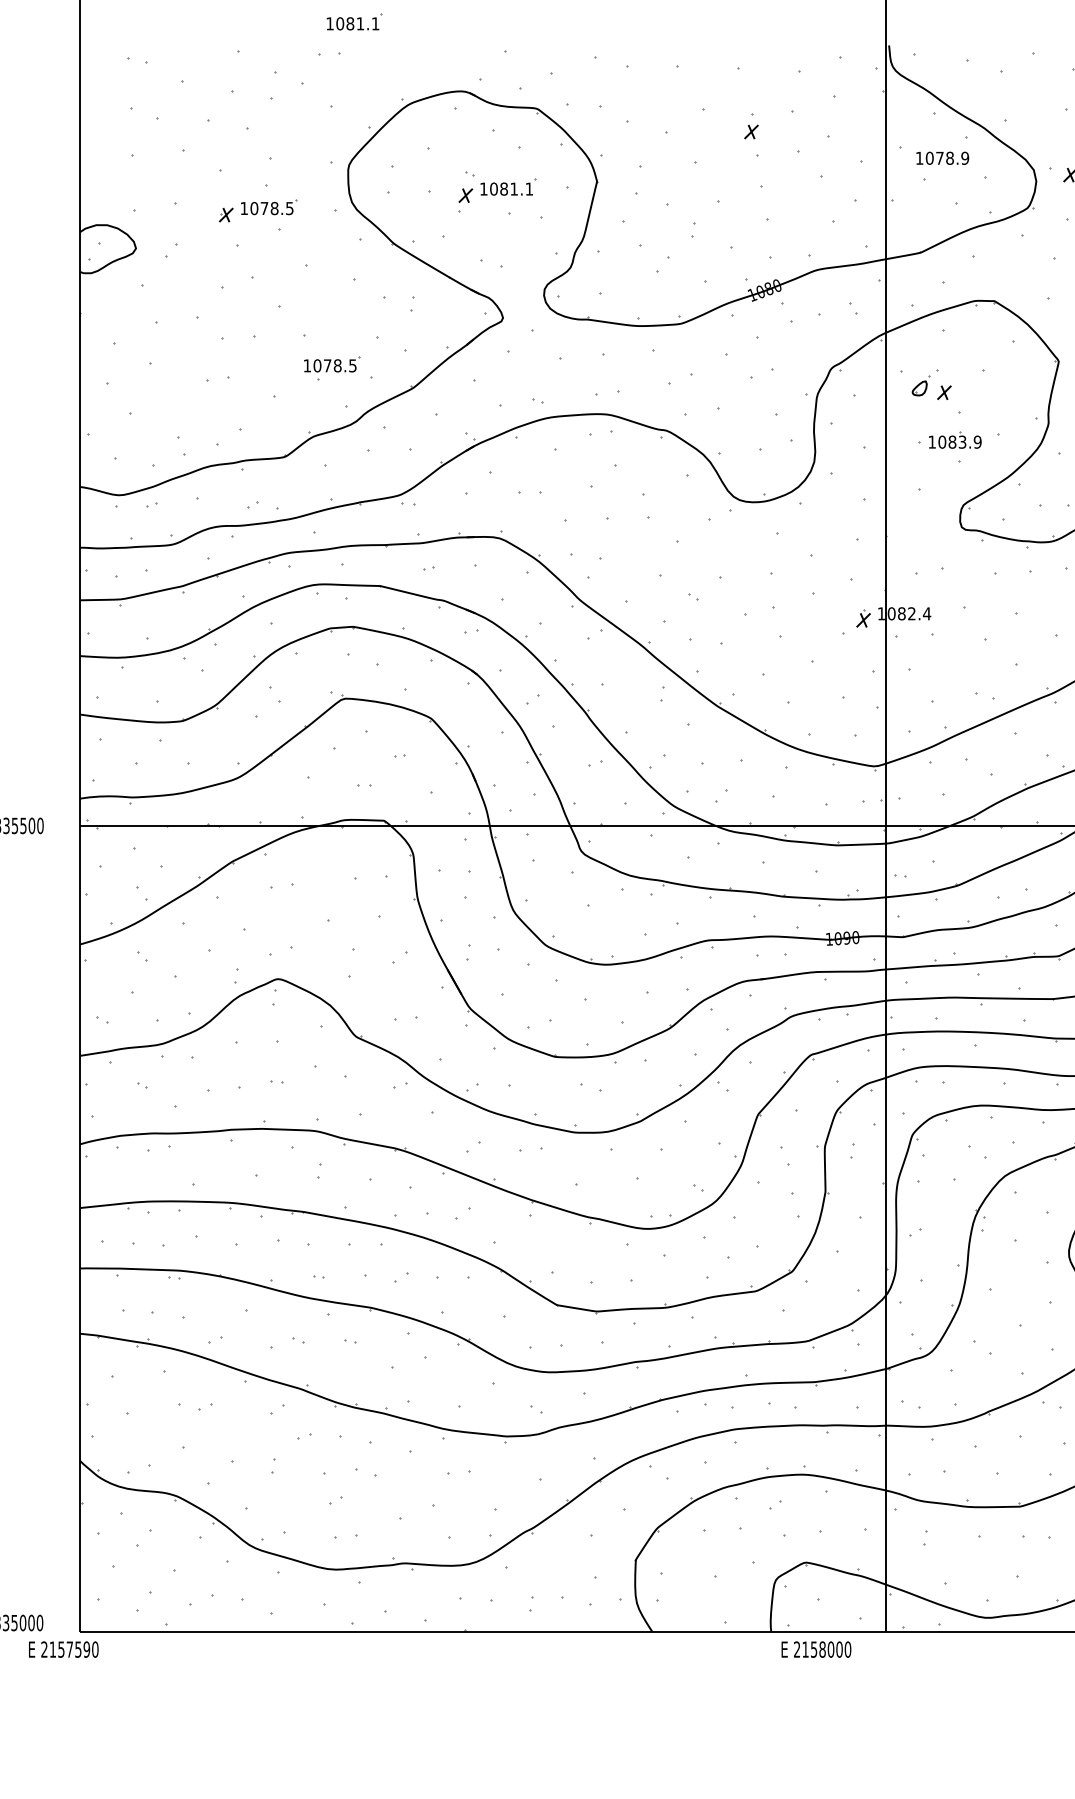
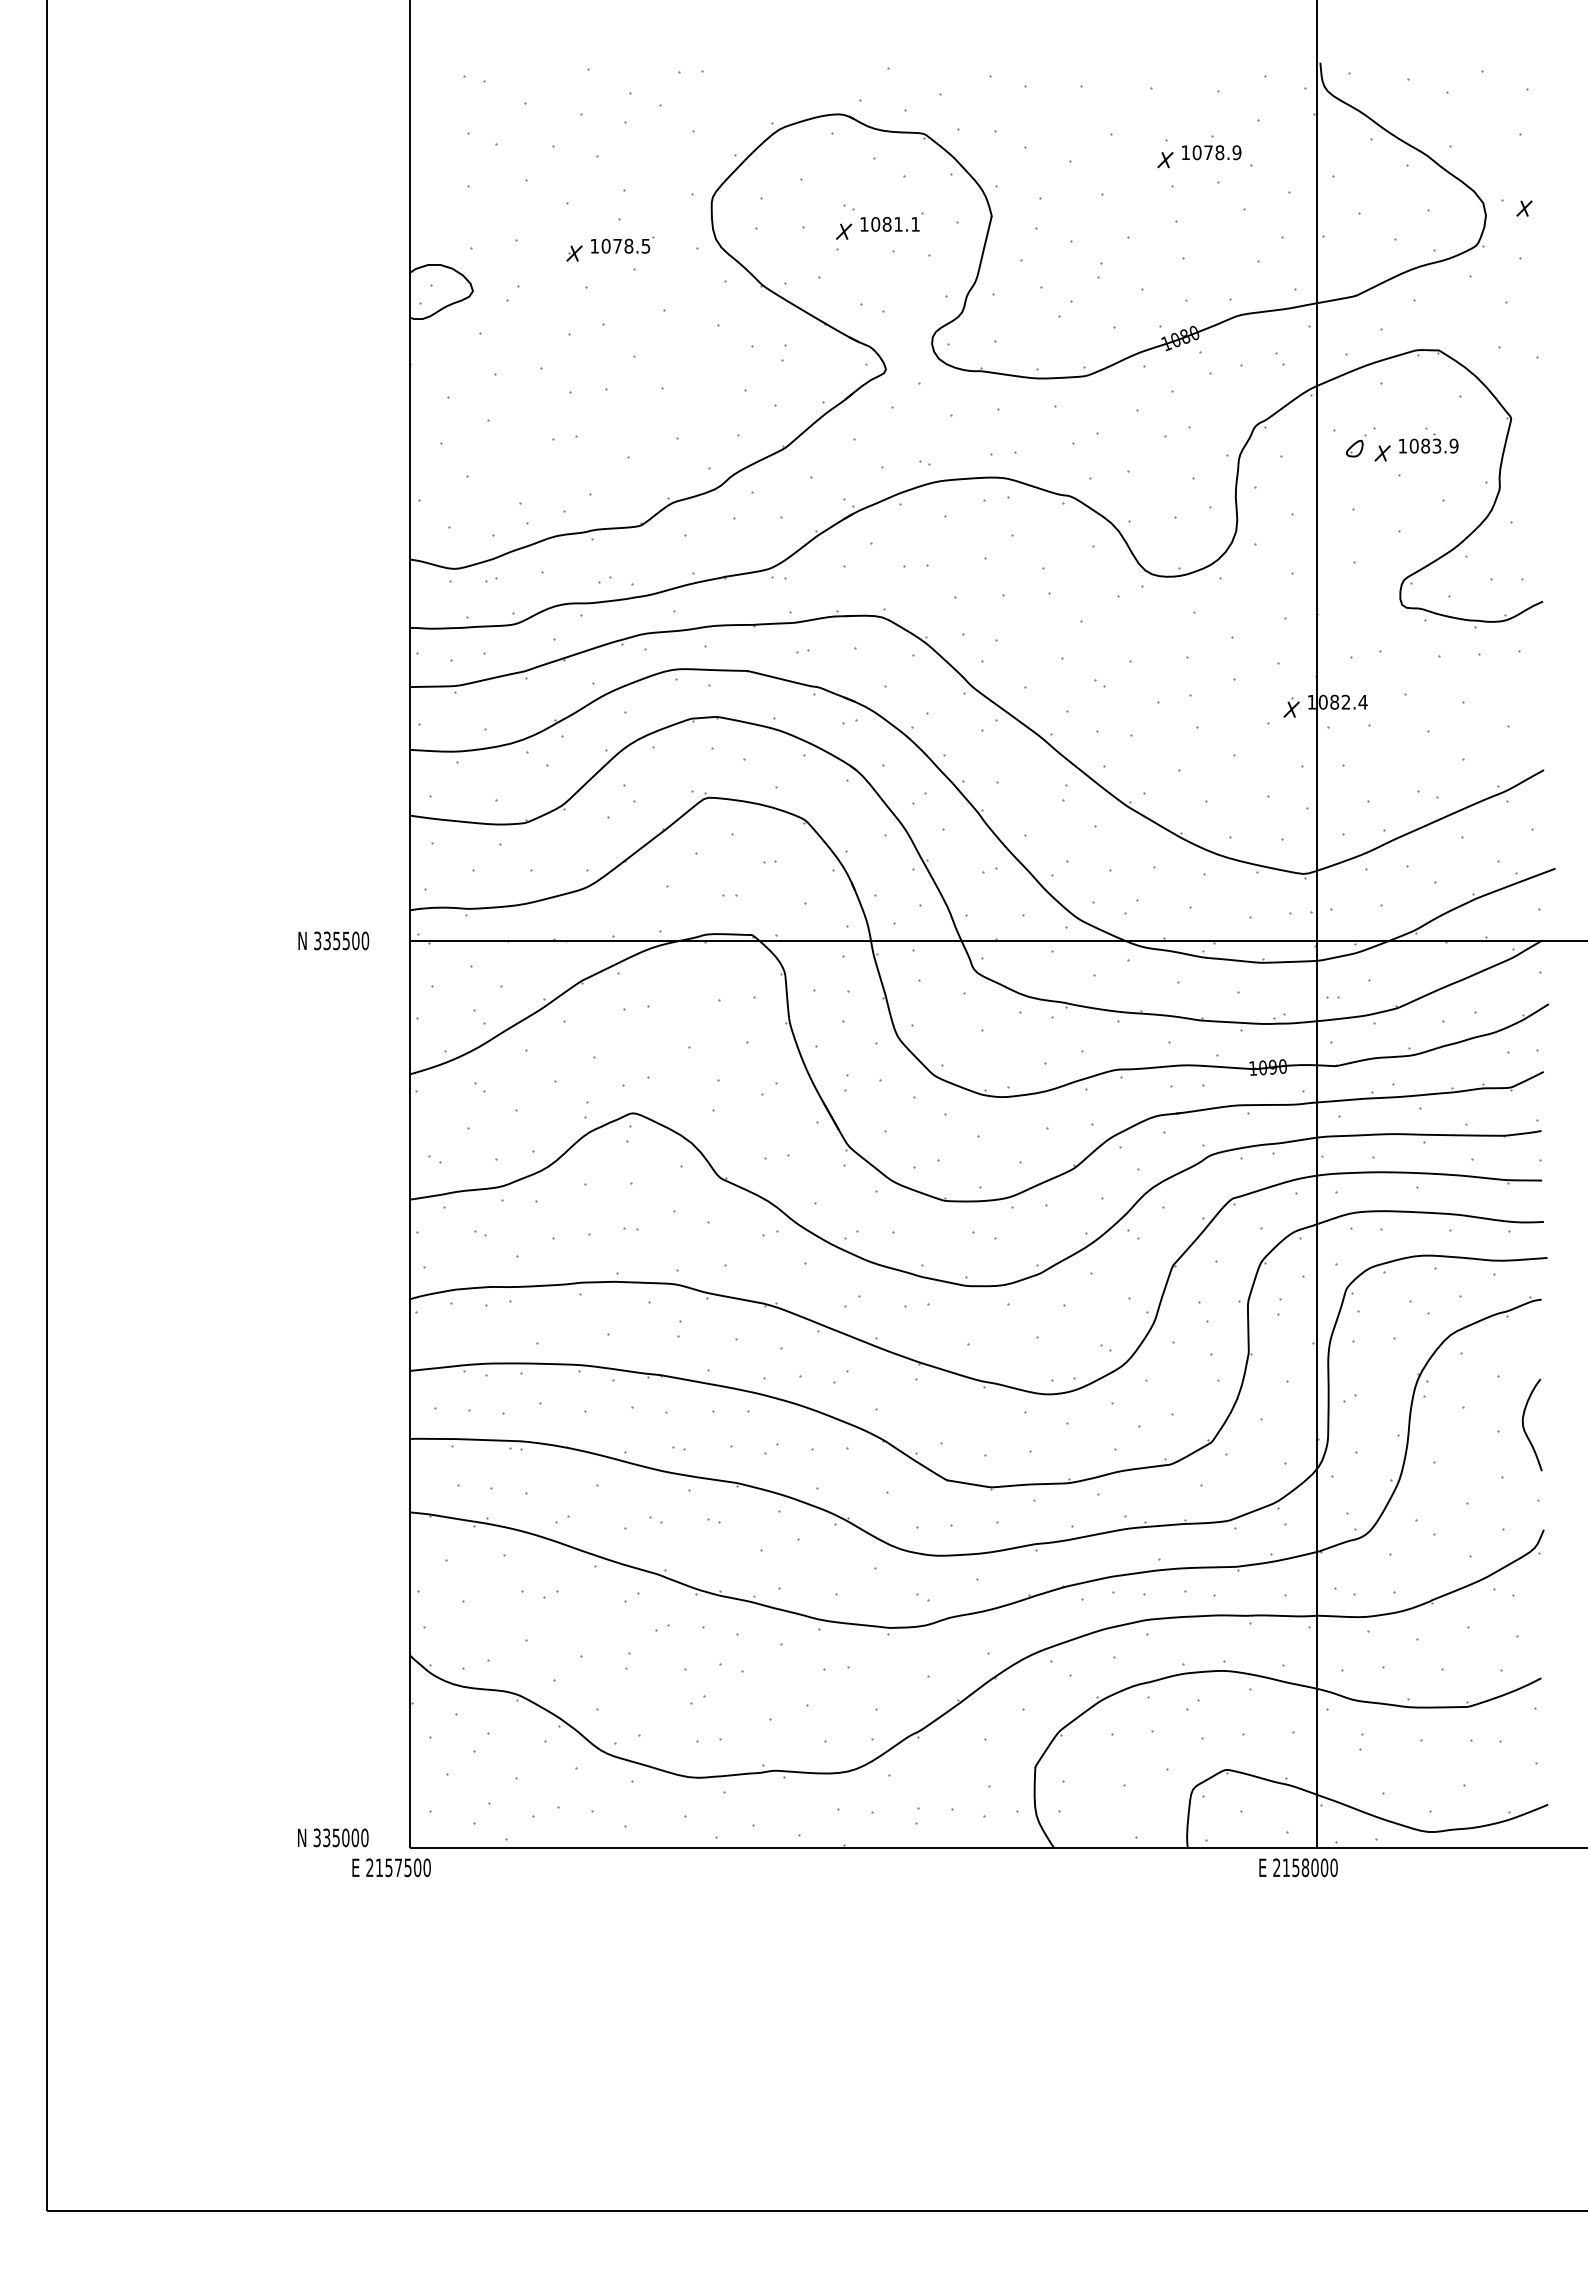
part: (354, 21) -> (718, 35), removed
text: (942, 158) -> (1211, 152), moved
part: (332, 364) -> (693, 421), removed
part: (955, 439) -> (1428, 443), moved
text: (86, 1649) -> (417, 1867), 2157590 -> 2157500
text: (816, 1649) -> (1298, 1867), moved

